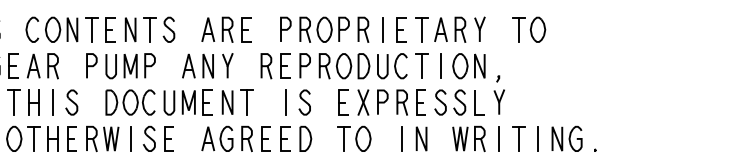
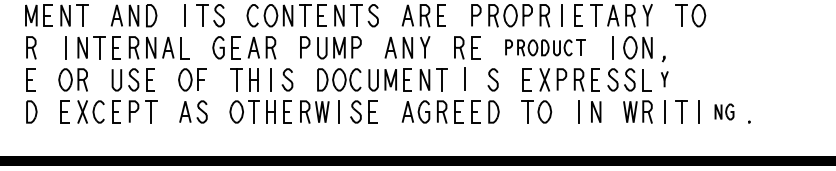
part: (364, 65) -> (545, 47), size x0.7
line: (284, 102) -> (464, 78), moved
part: (499, 102) -> (664, 79), size x0.7
part: (567, 138) -> (724, 111), size x0.7

